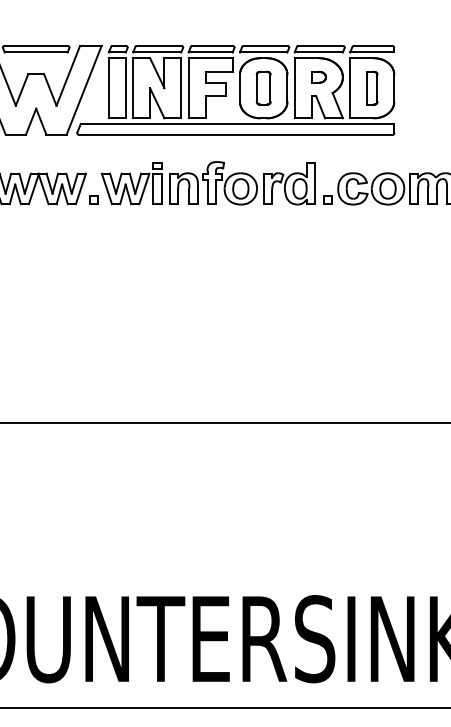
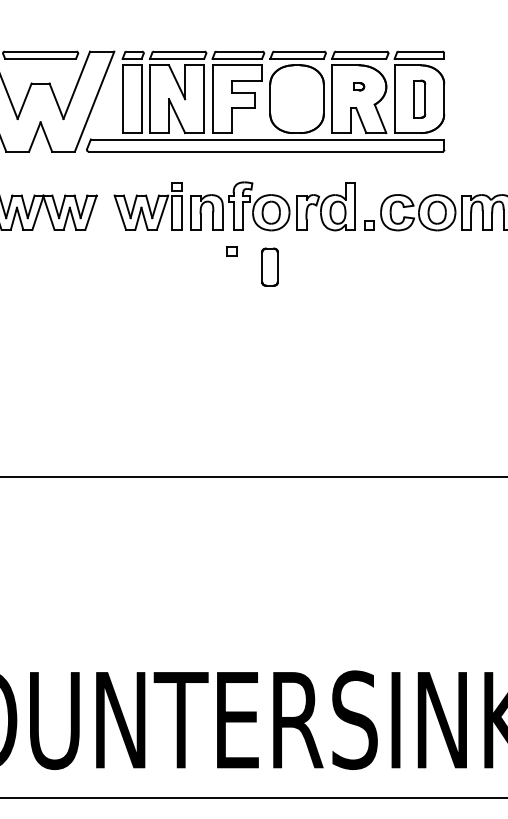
part: (318, 76) -> (358, 85), size x0.6
part: (263, 87) -> (269, 266), moved
part: (93, 199) -> (231, 250), moved

